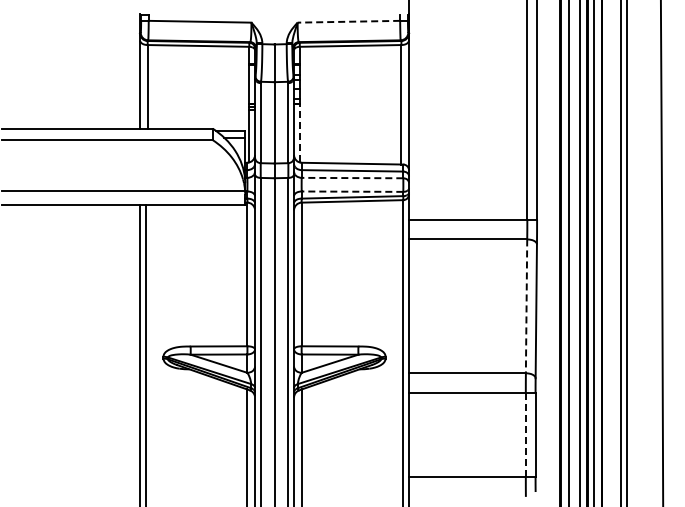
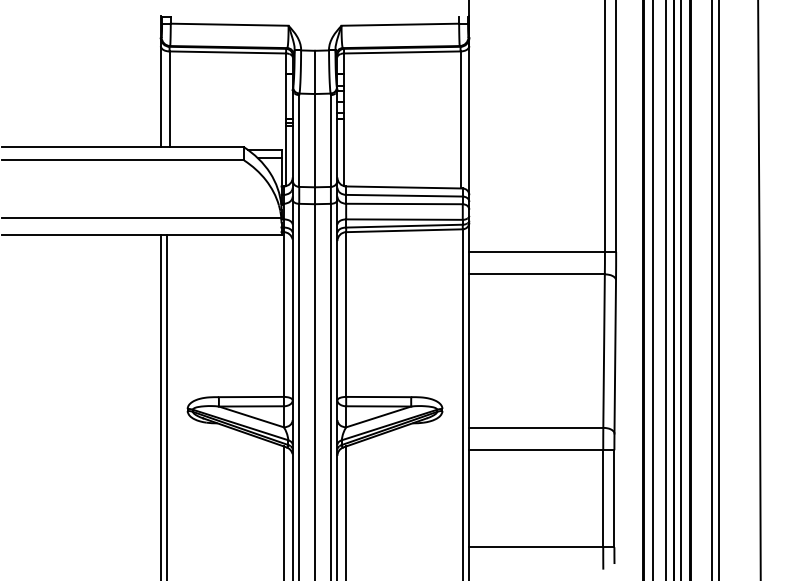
line: (348, 21) -> (399, 24), dashed -> solid
line: (299, 132) -> (343, 151), dashed -> solid
line: (352, 178) -> (404, 204), dashed -> solid
line: (352, 191) -> (404, 219), dashed -> solid
line: (526, 306) -> (604, 351), dashed -> solid
line: (525, 435) -> (602, 499), dashed -> solid

